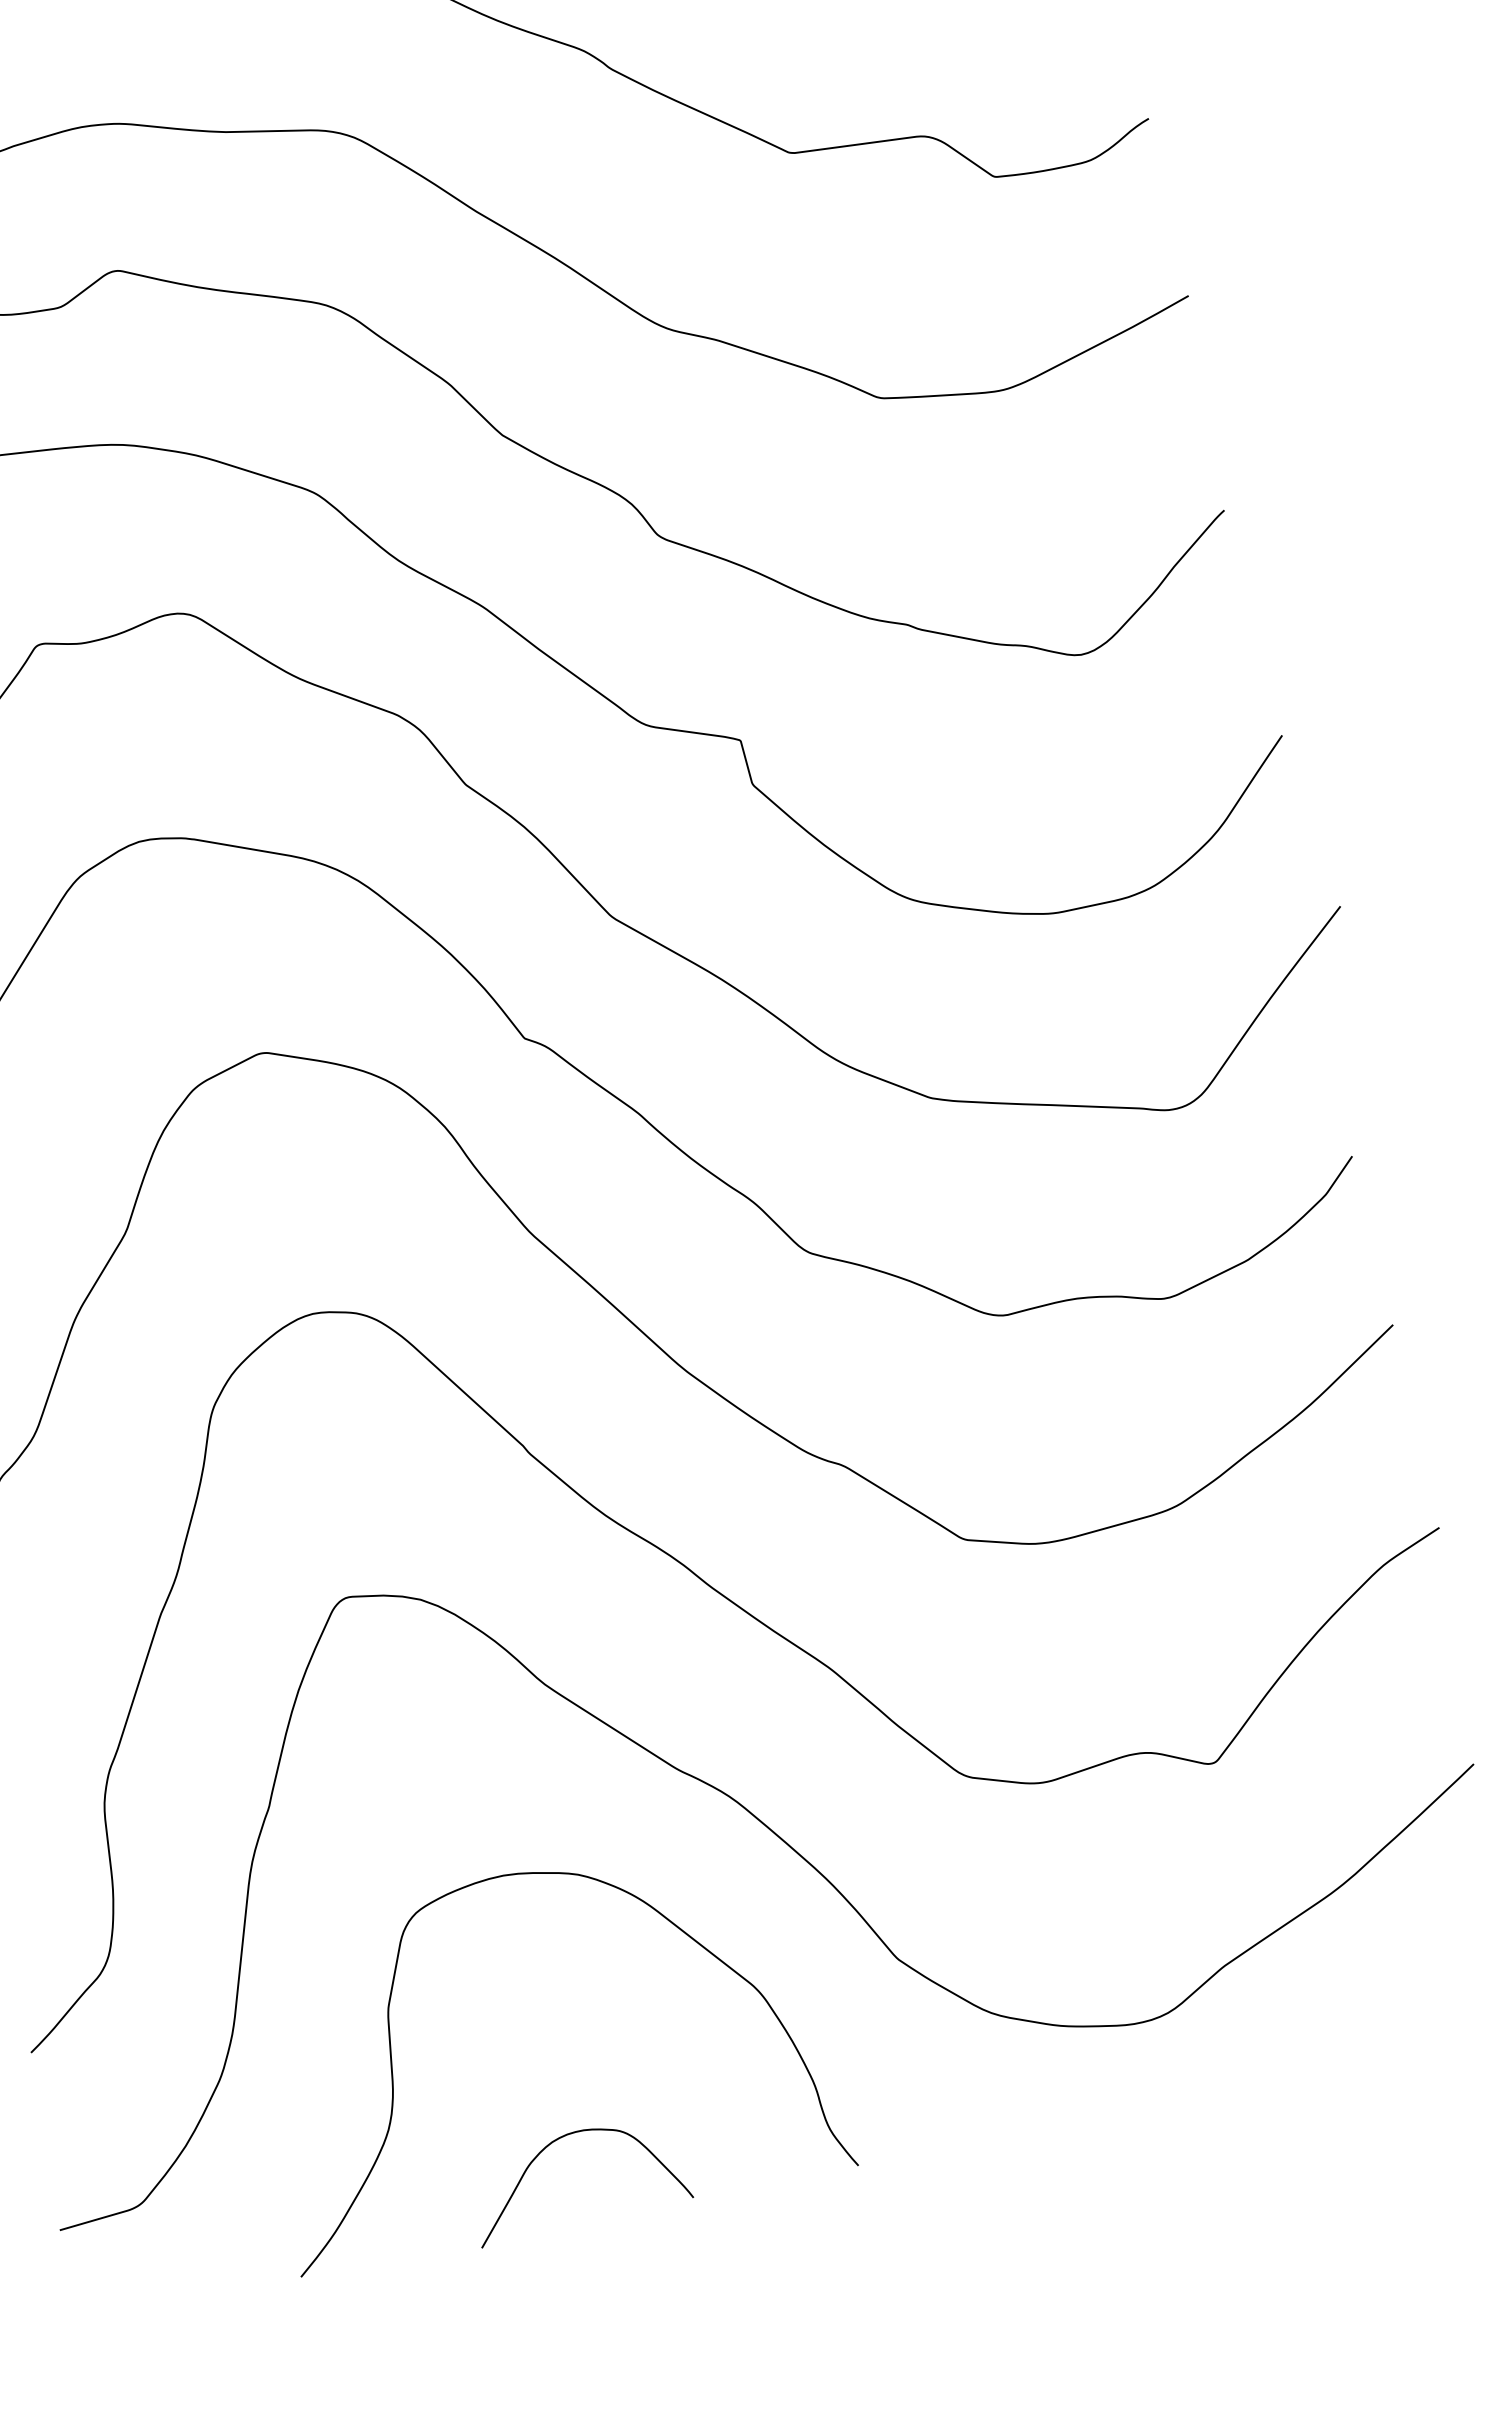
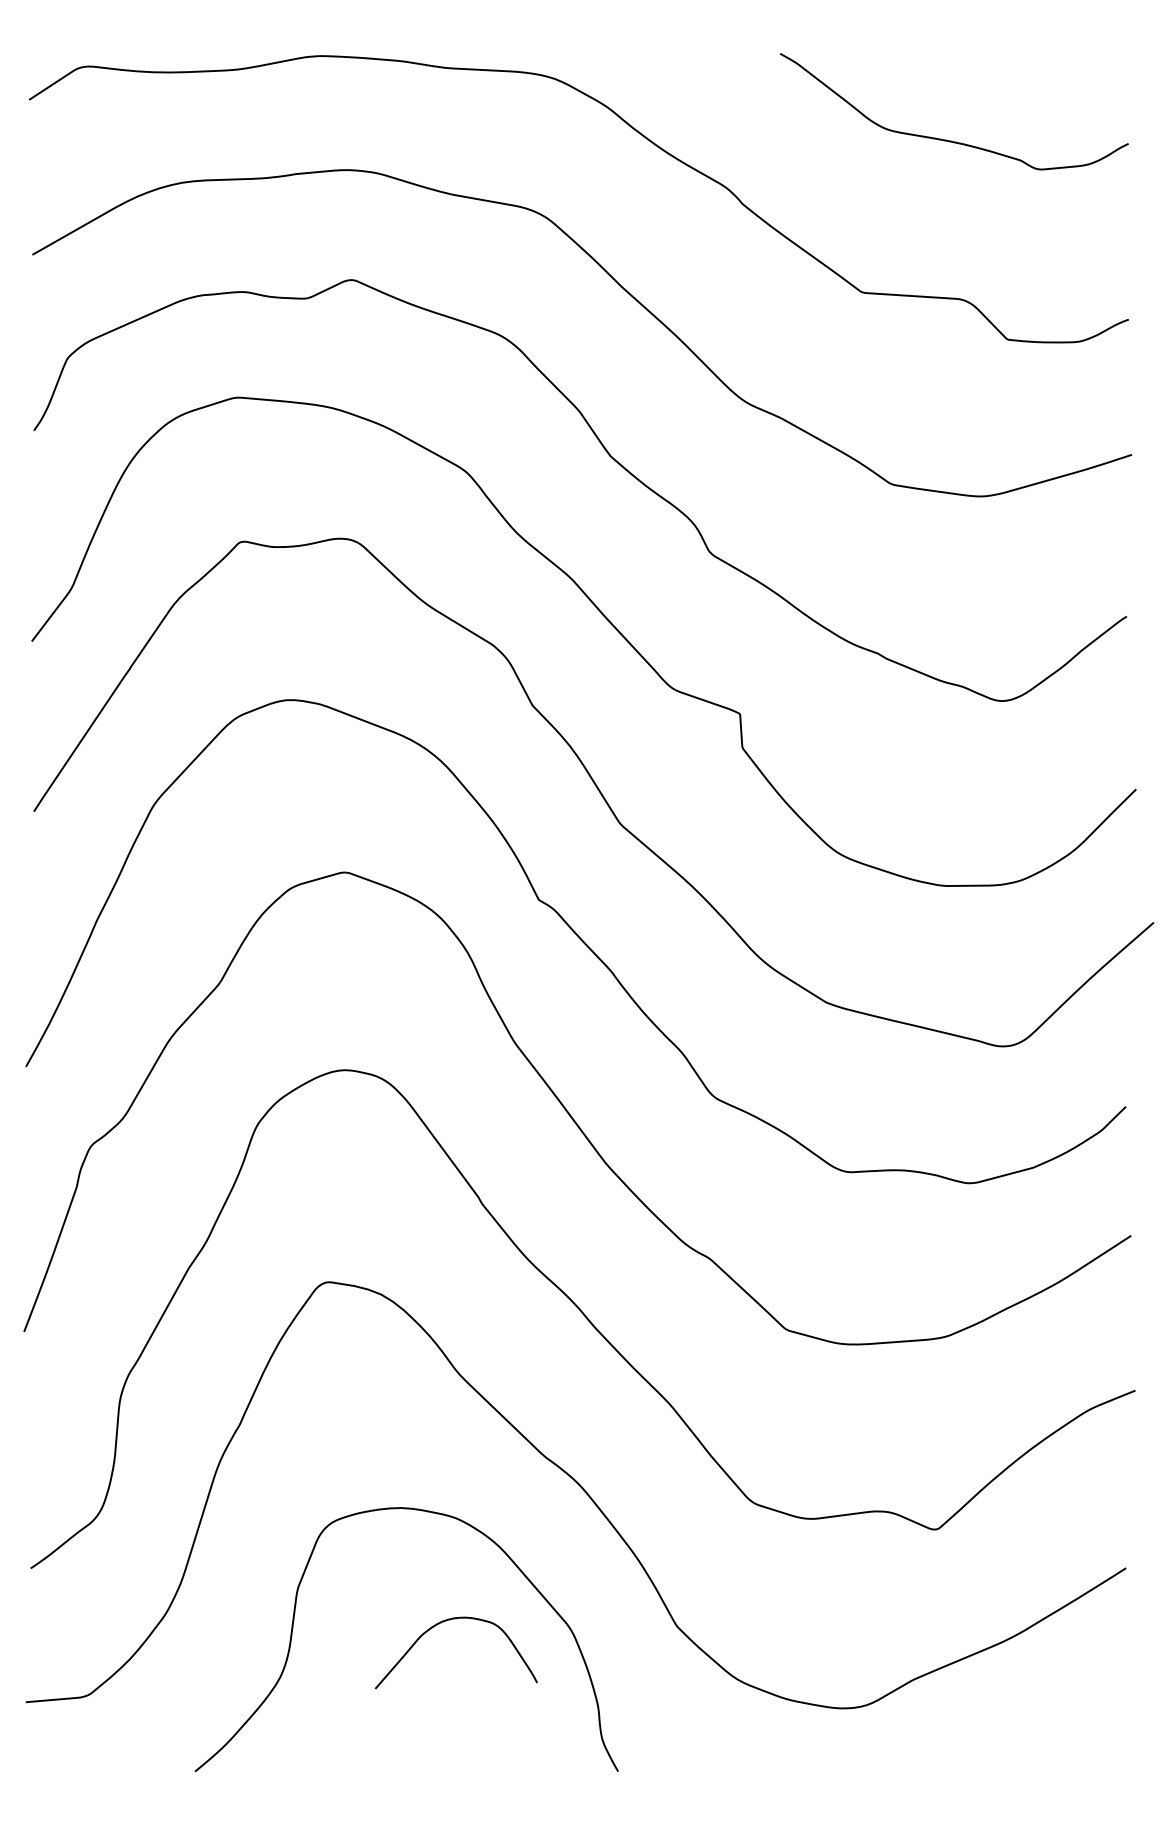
curve: (551, 2144) -> (441, 1623), moved

